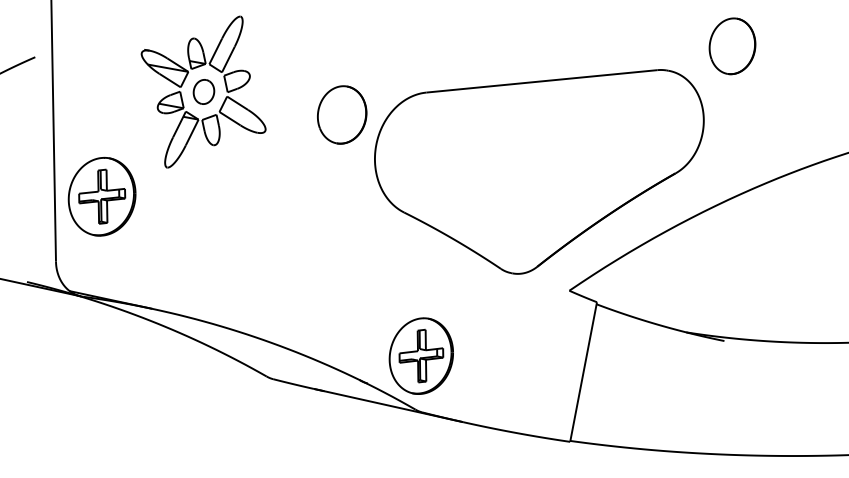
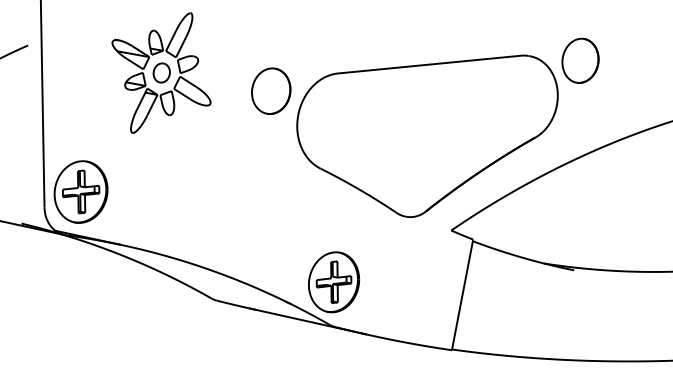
part: (732, 45) -> (580, 60), moved
part: (101, 196) -> (80, 191), moved

